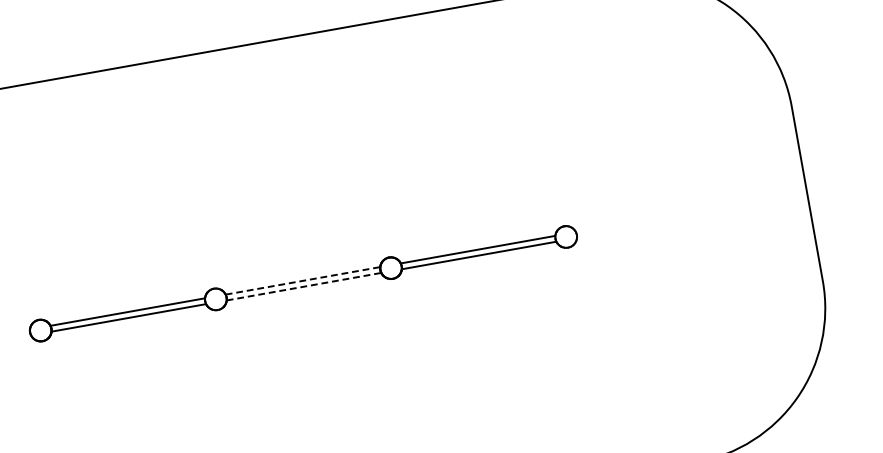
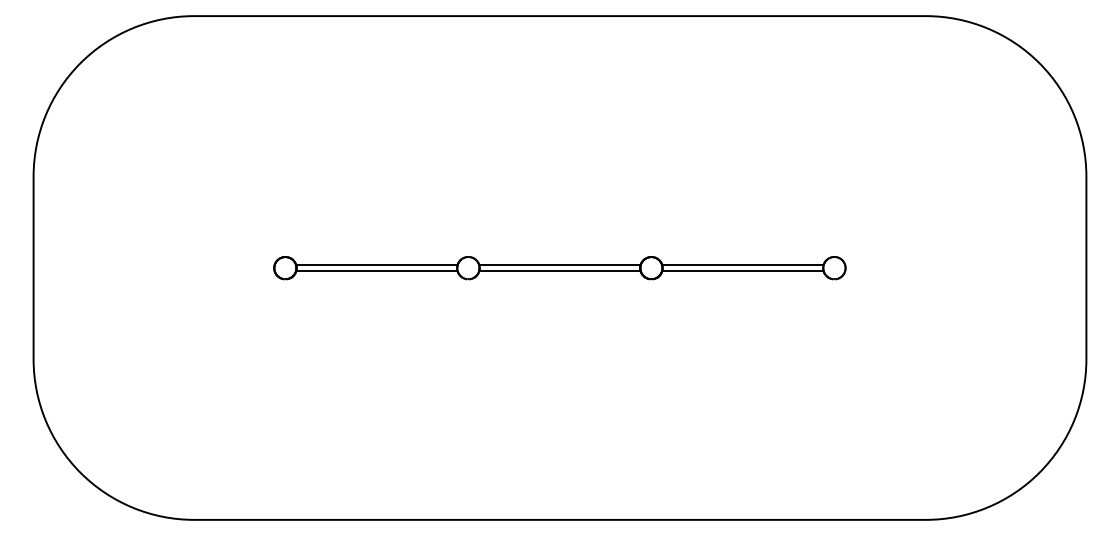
line: (302, 281) -> (559, 265), dashed -> solid
line: (303, 287) -> (559, 271), dashed -> solid

